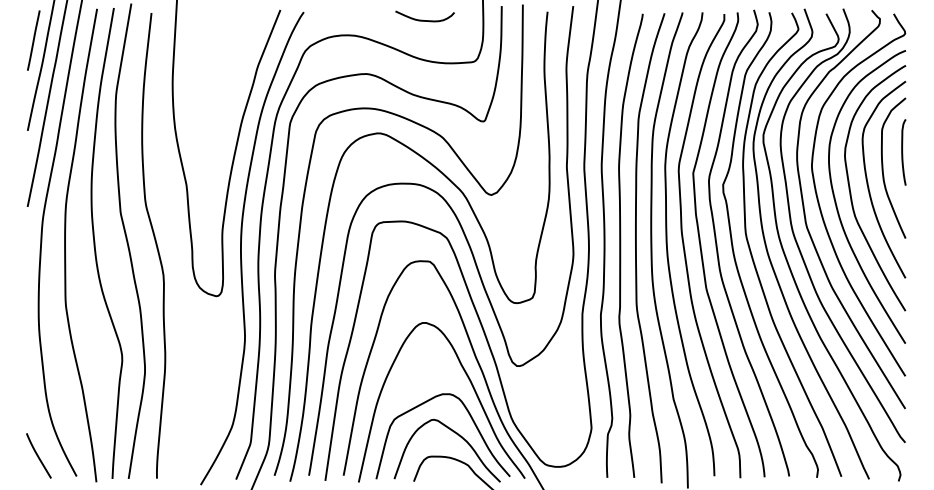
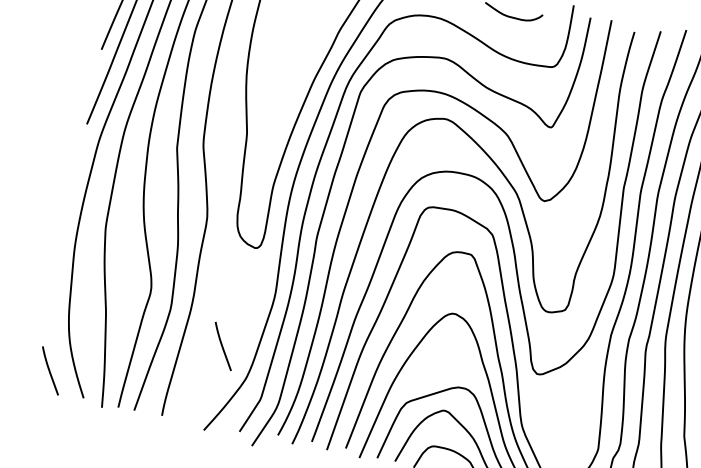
curve: (203, 398) -> (223, 345), added

